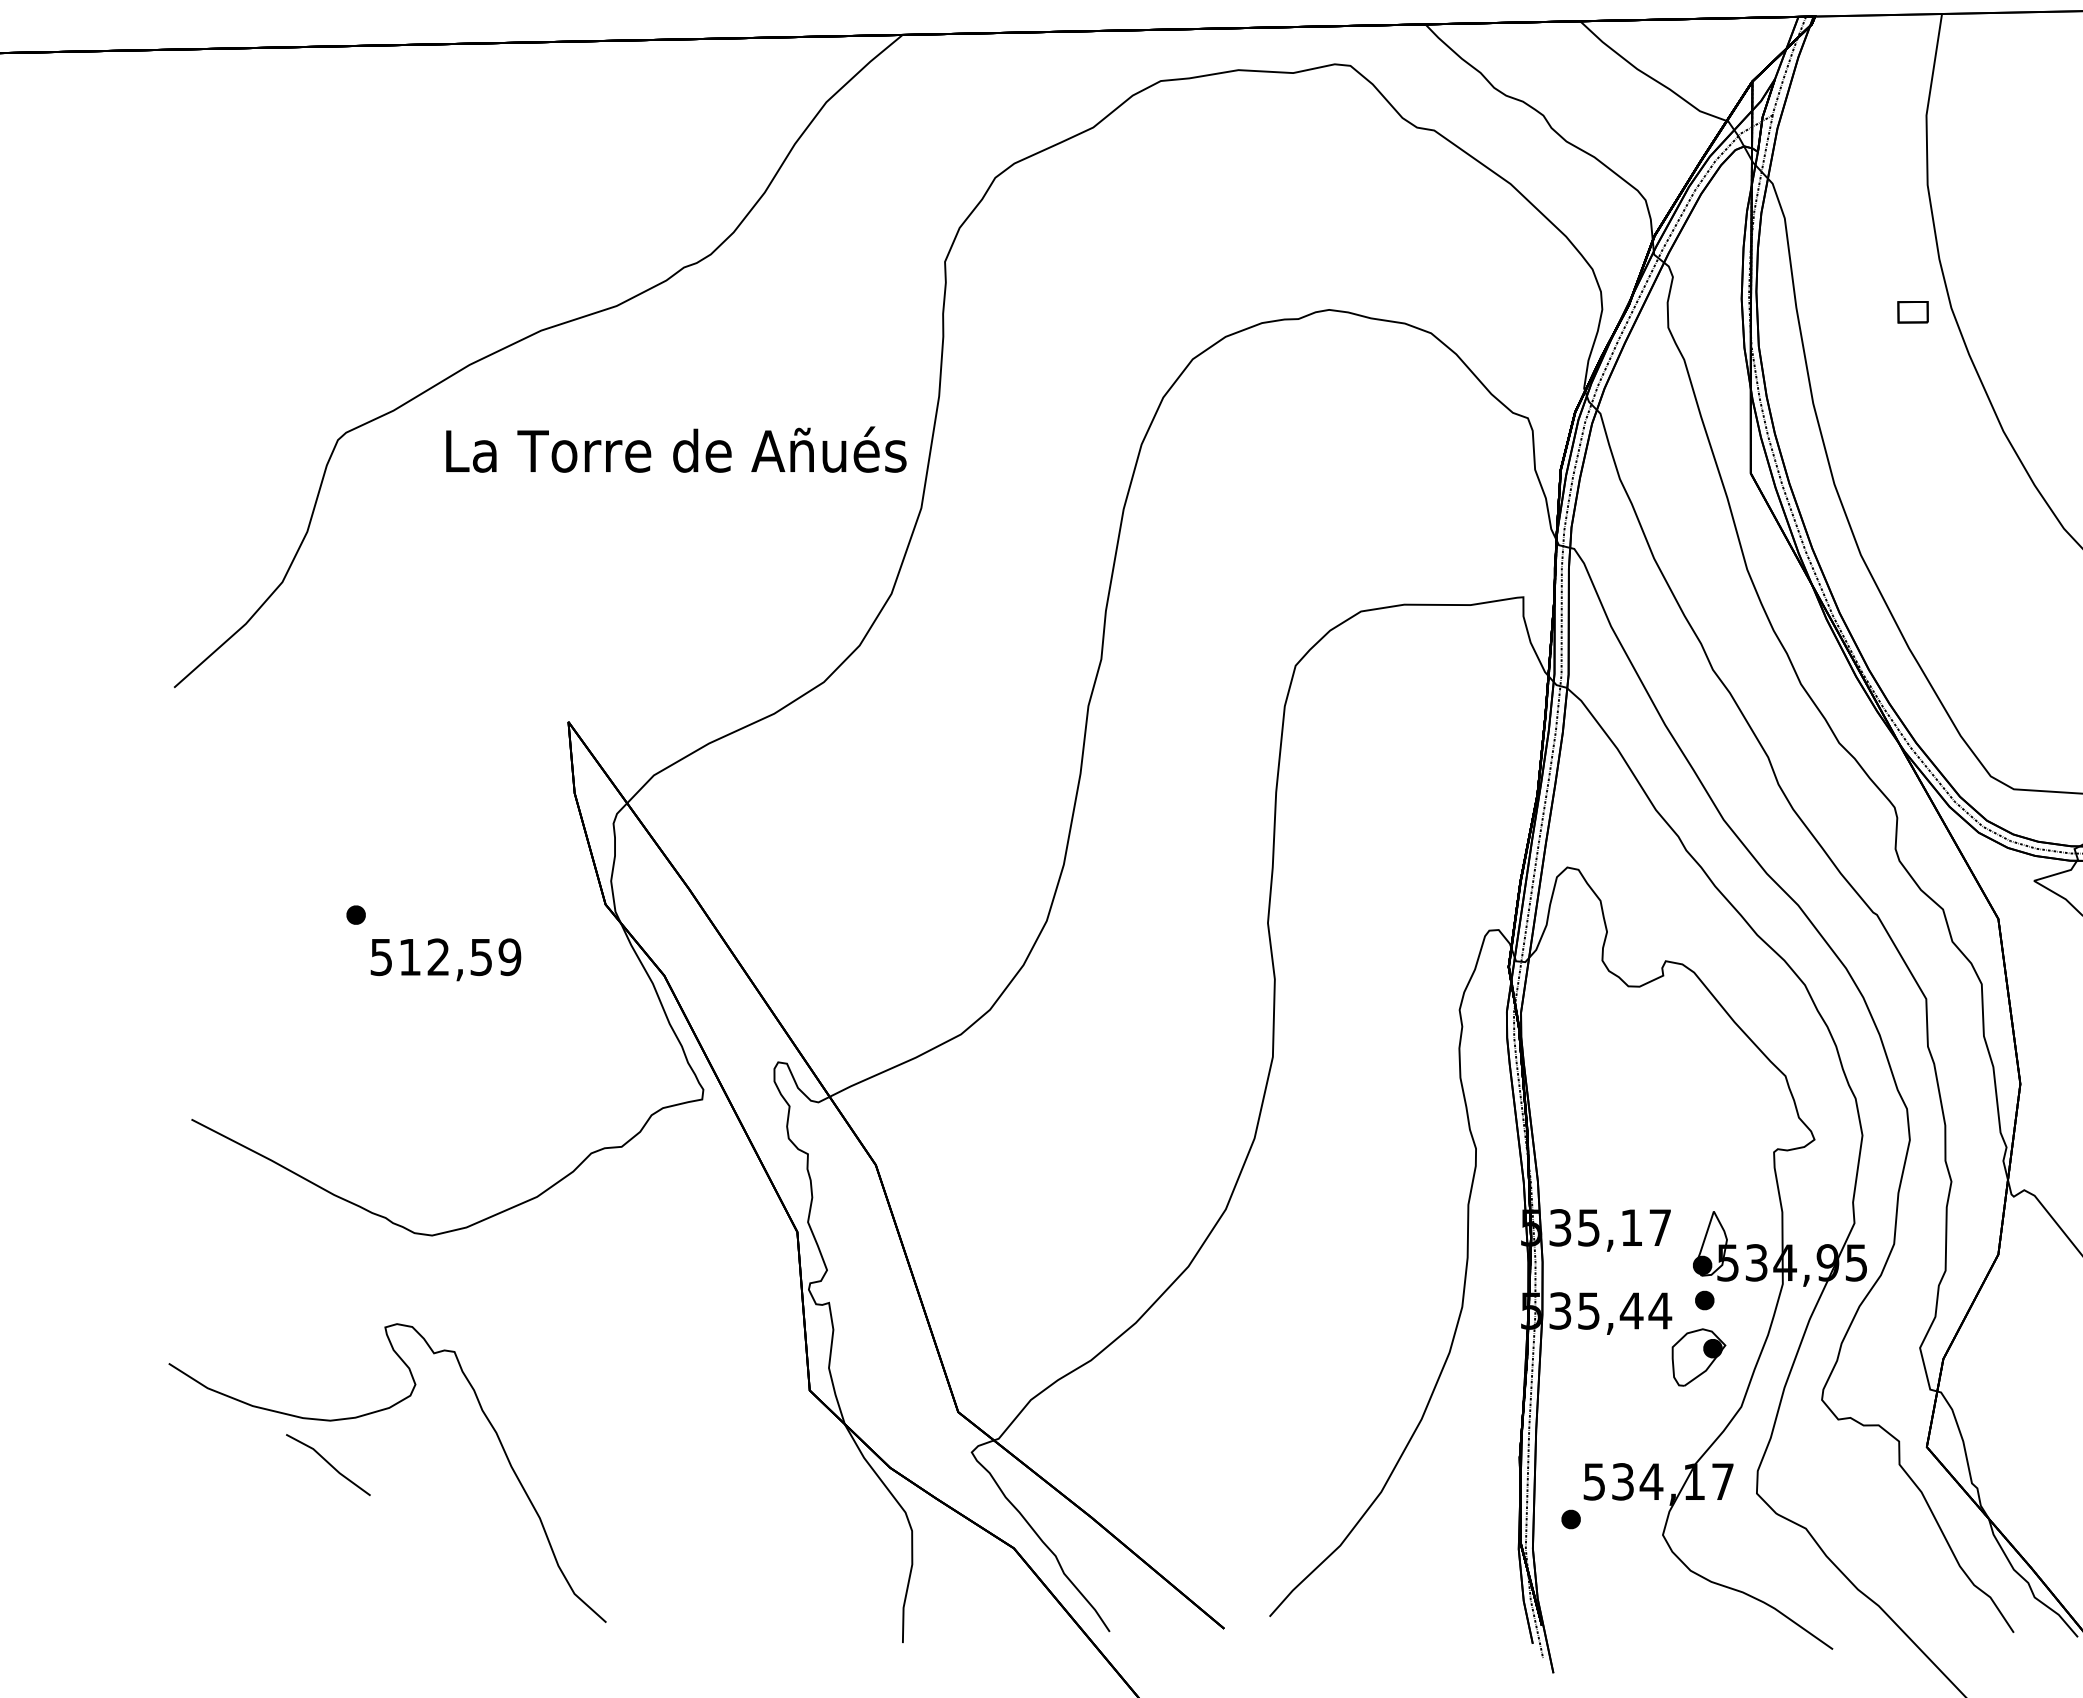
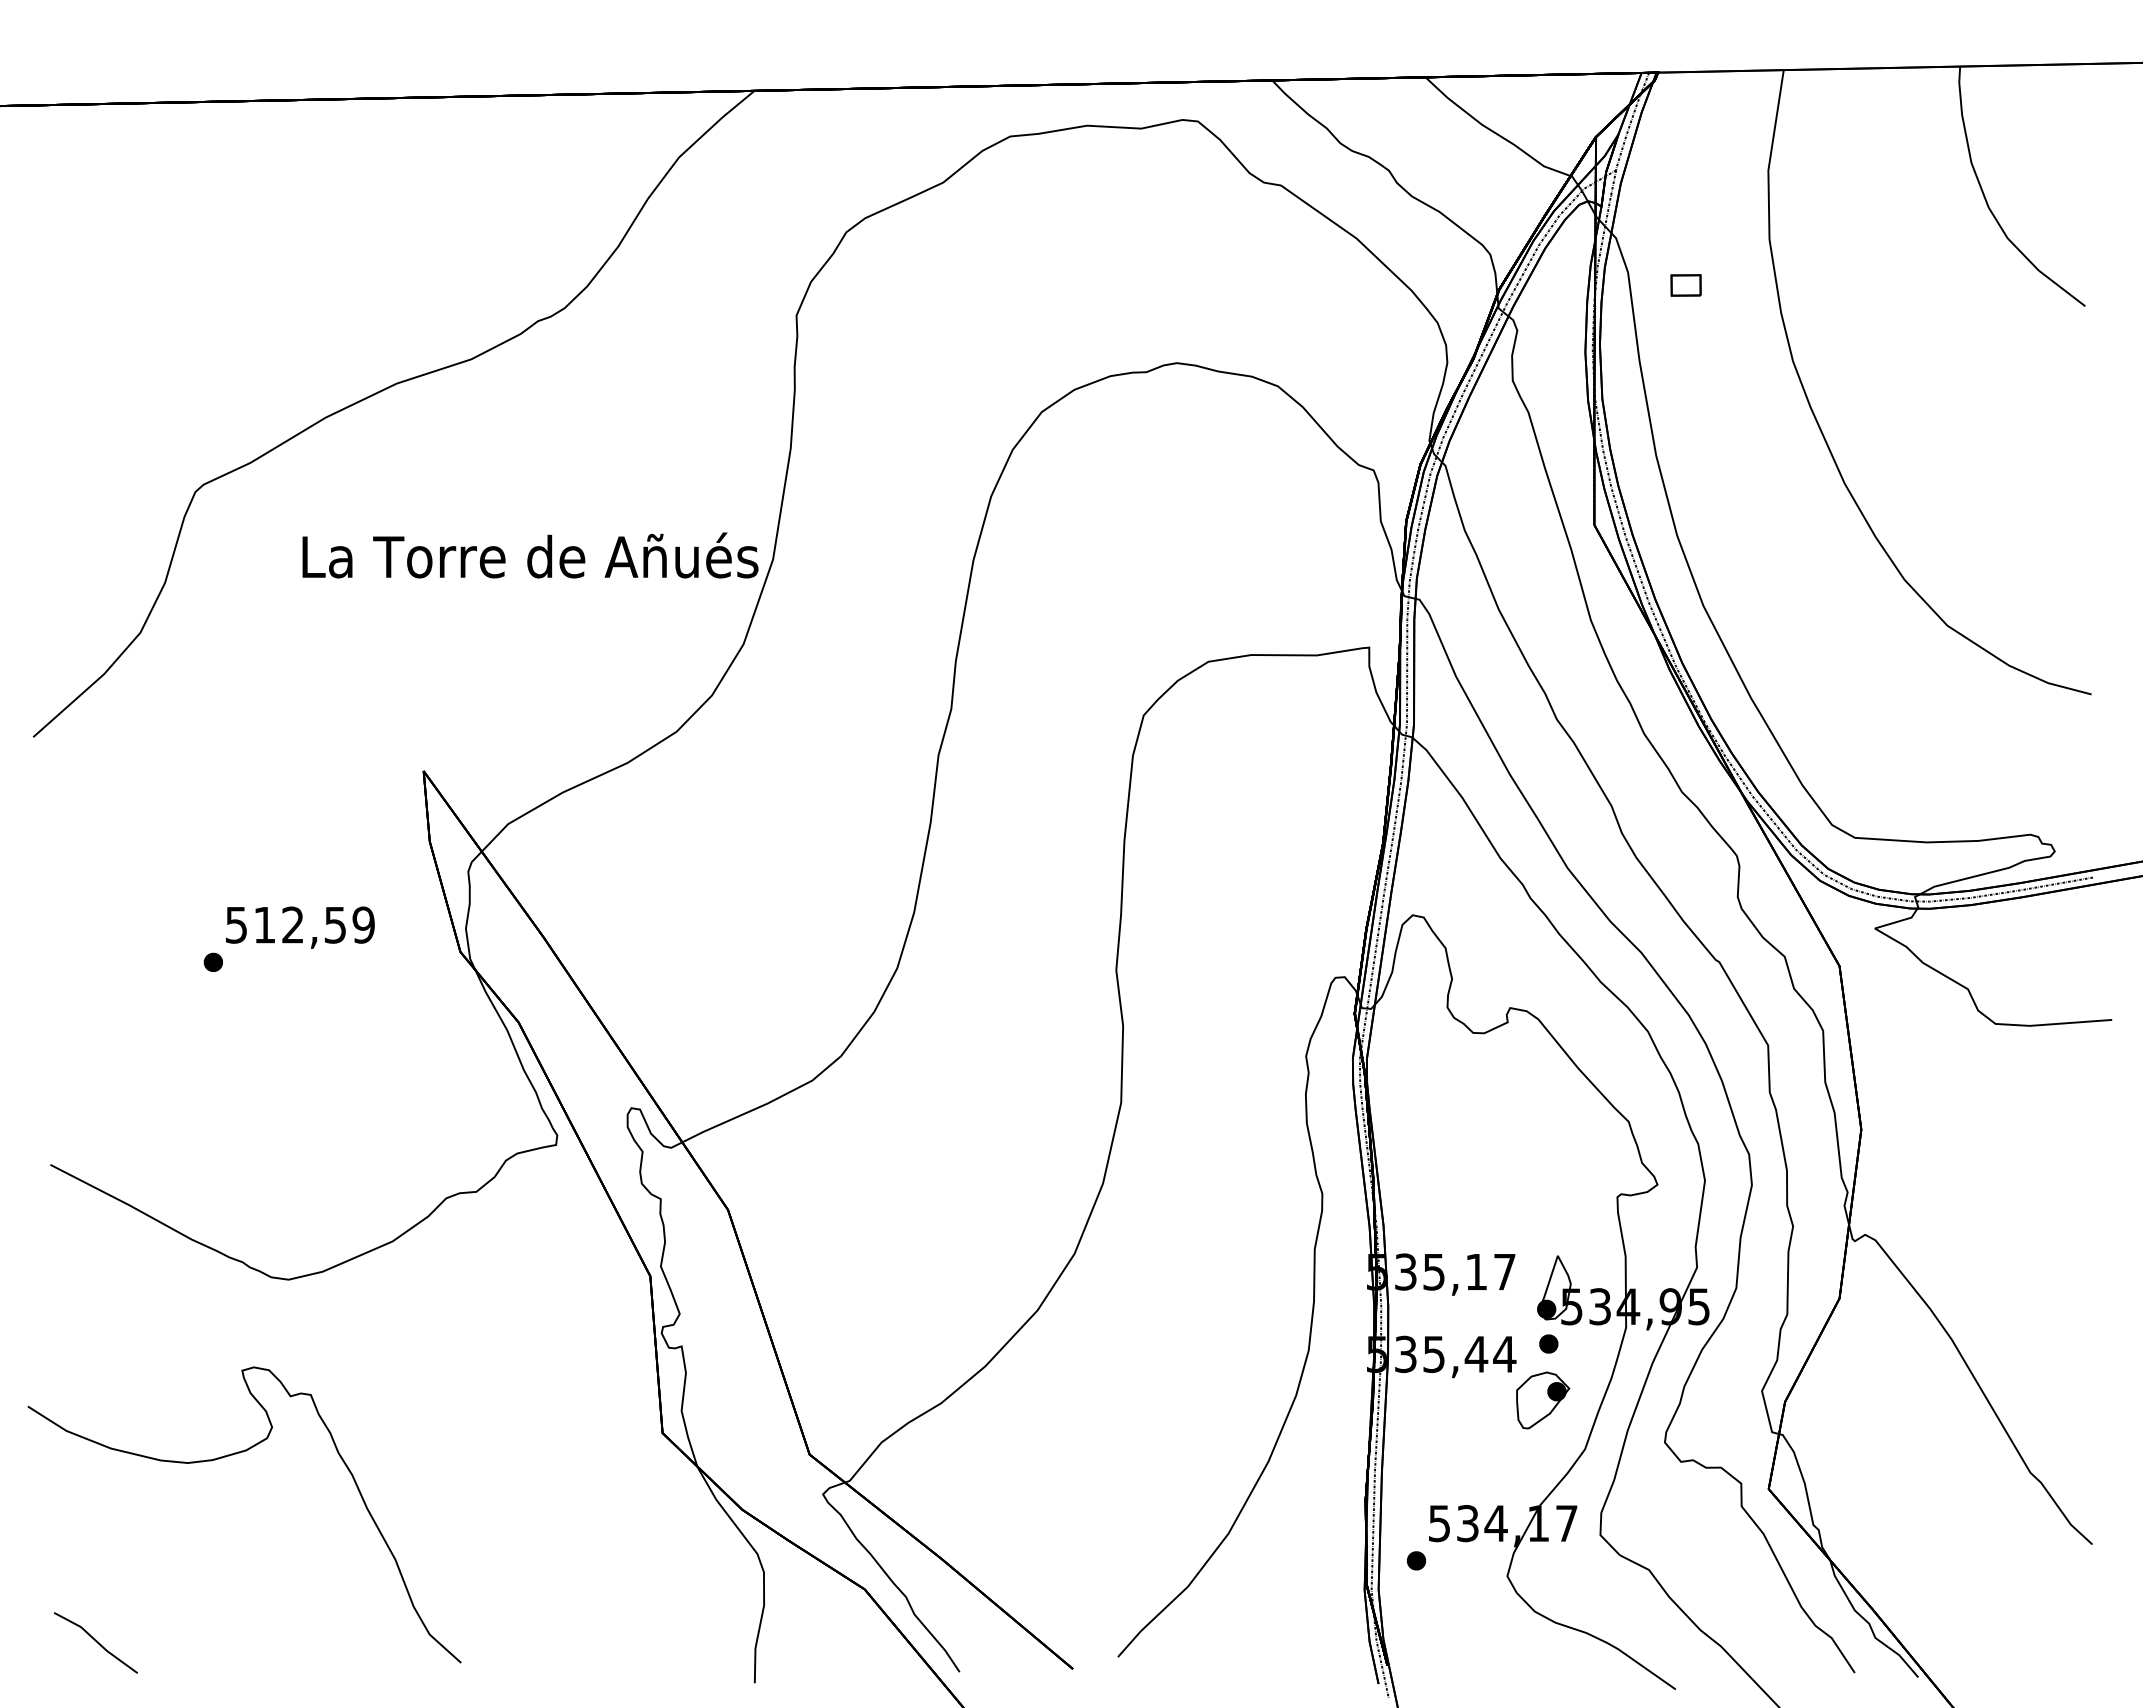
part: (1912, 312) -> (1685, 285), moved
text: (676, 449) -> (530, 555), moved
text: (446, 959) -> (300, 927), moved
line: (327, 1463) -> (95, 1641), moved

